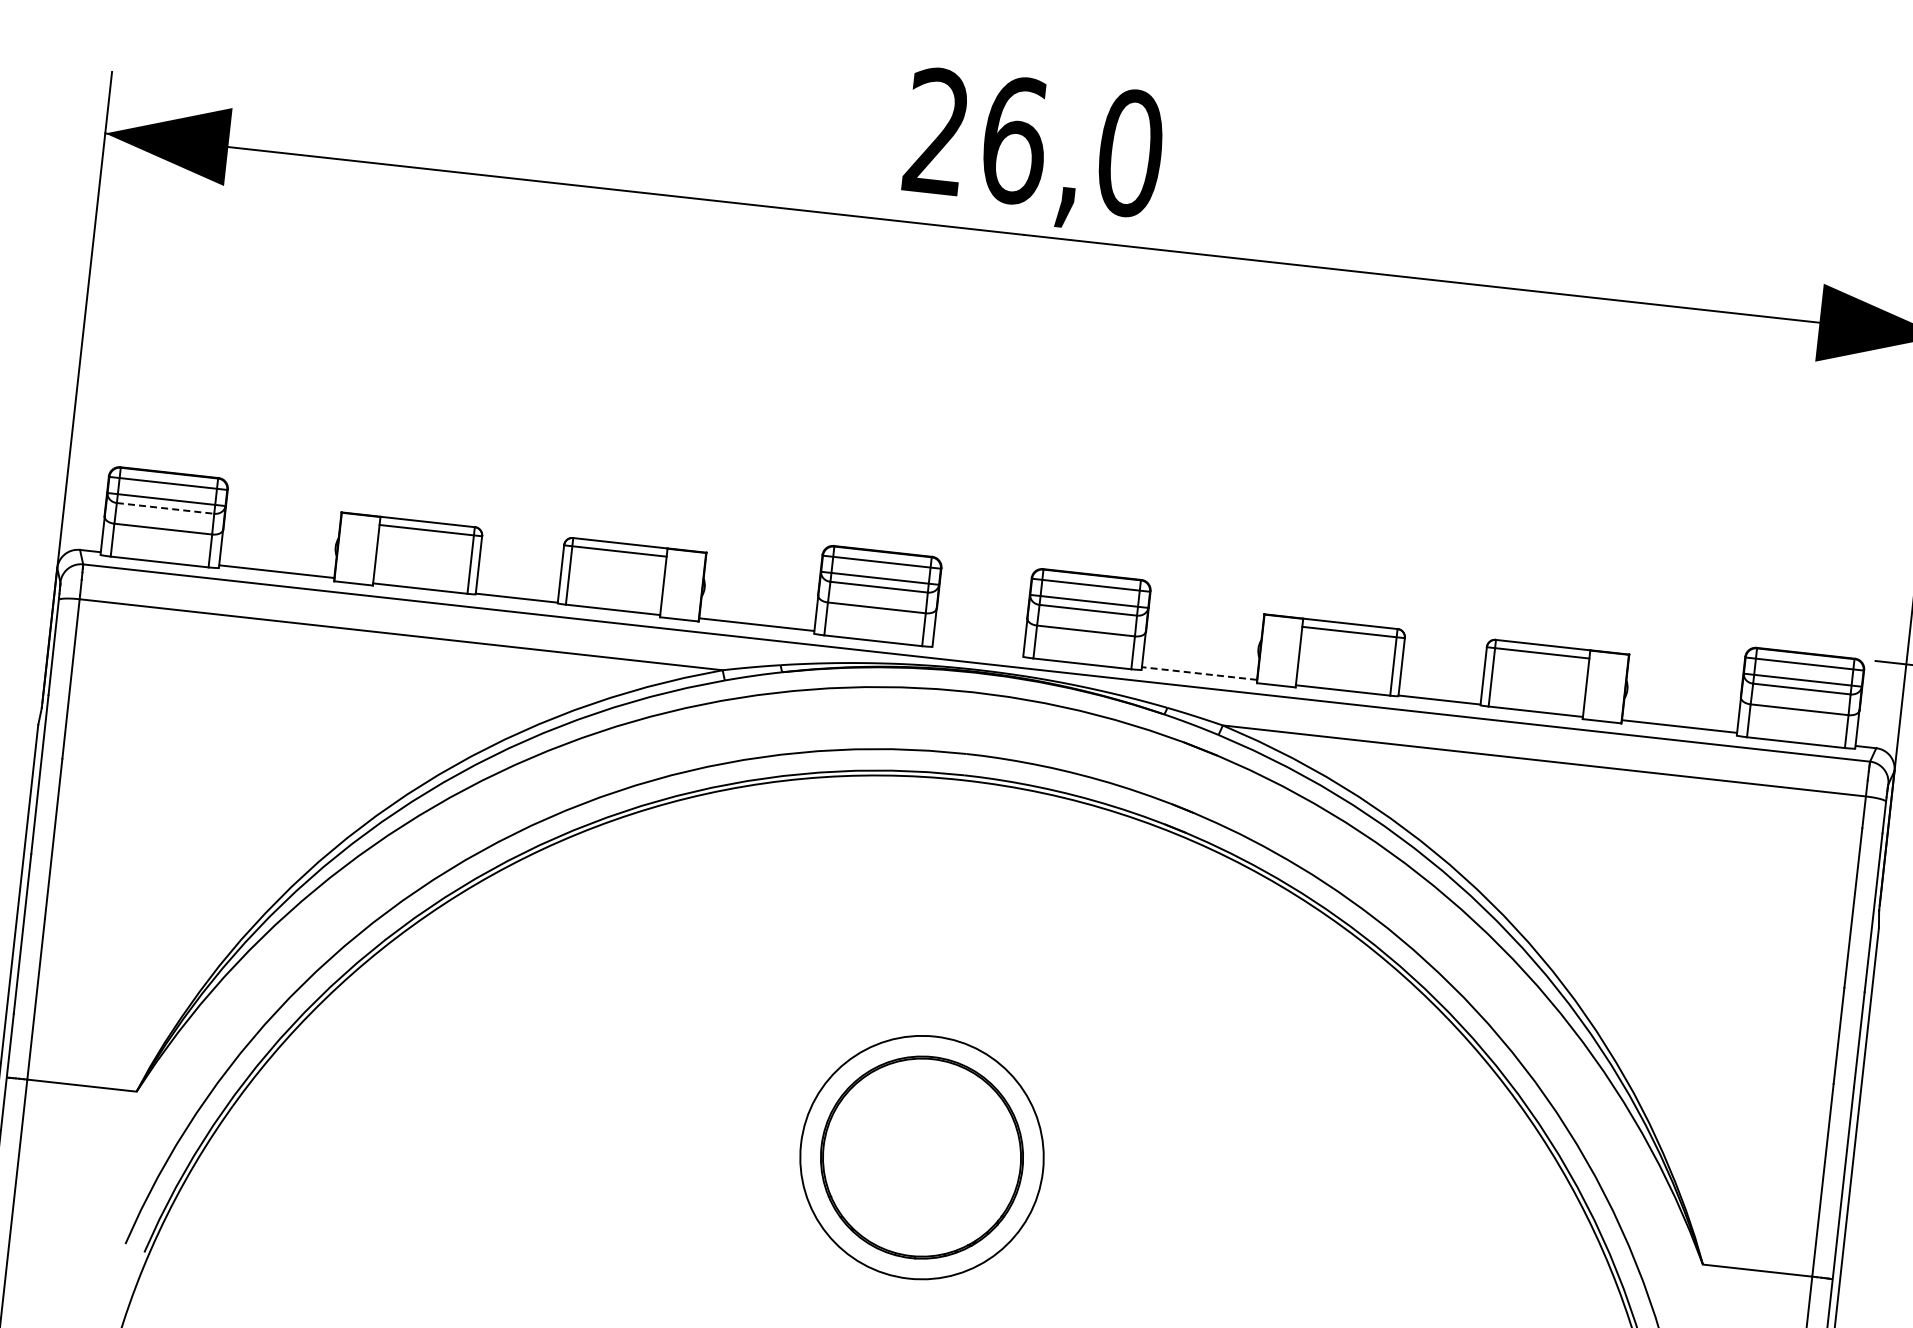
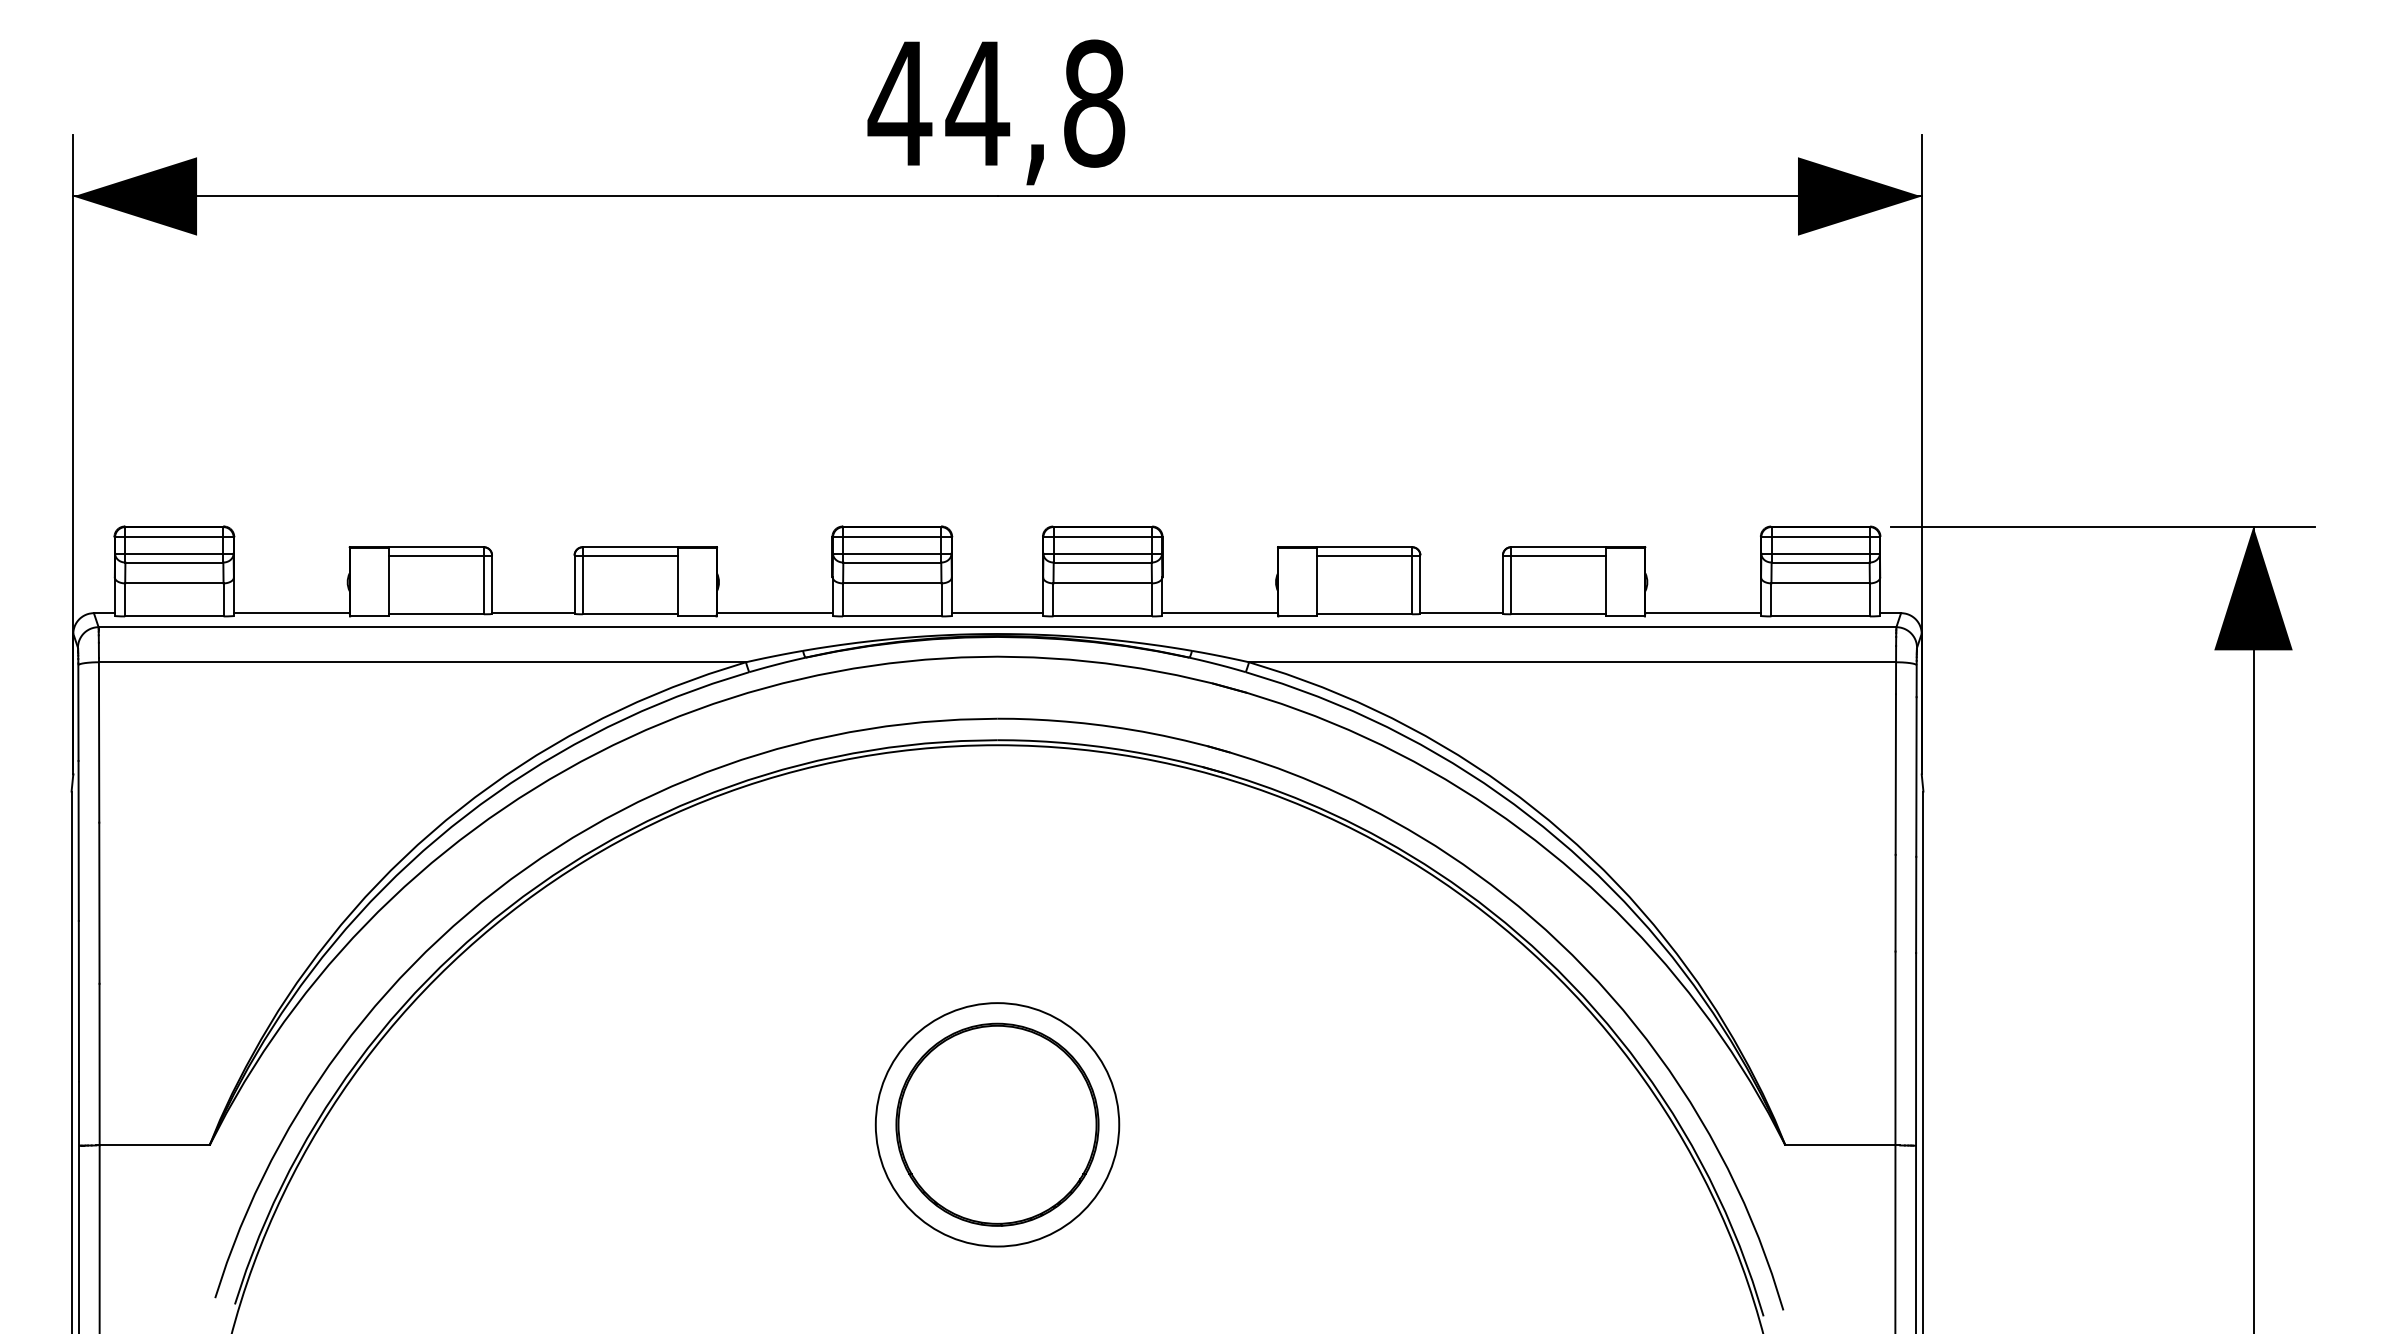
text: (1033, 142) -> (996, 103), 26,0 -> 44,8
line: (165, 508) -> (174, 562), dashed -> solid
line: (978, 649) -> (997, 613), added
line: (1199, 673) -> (1220, 613), dashed -> solid

